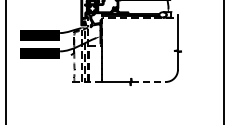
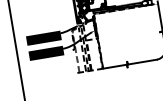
line: (148, 82) -> (142, 62), dashed -> solid

